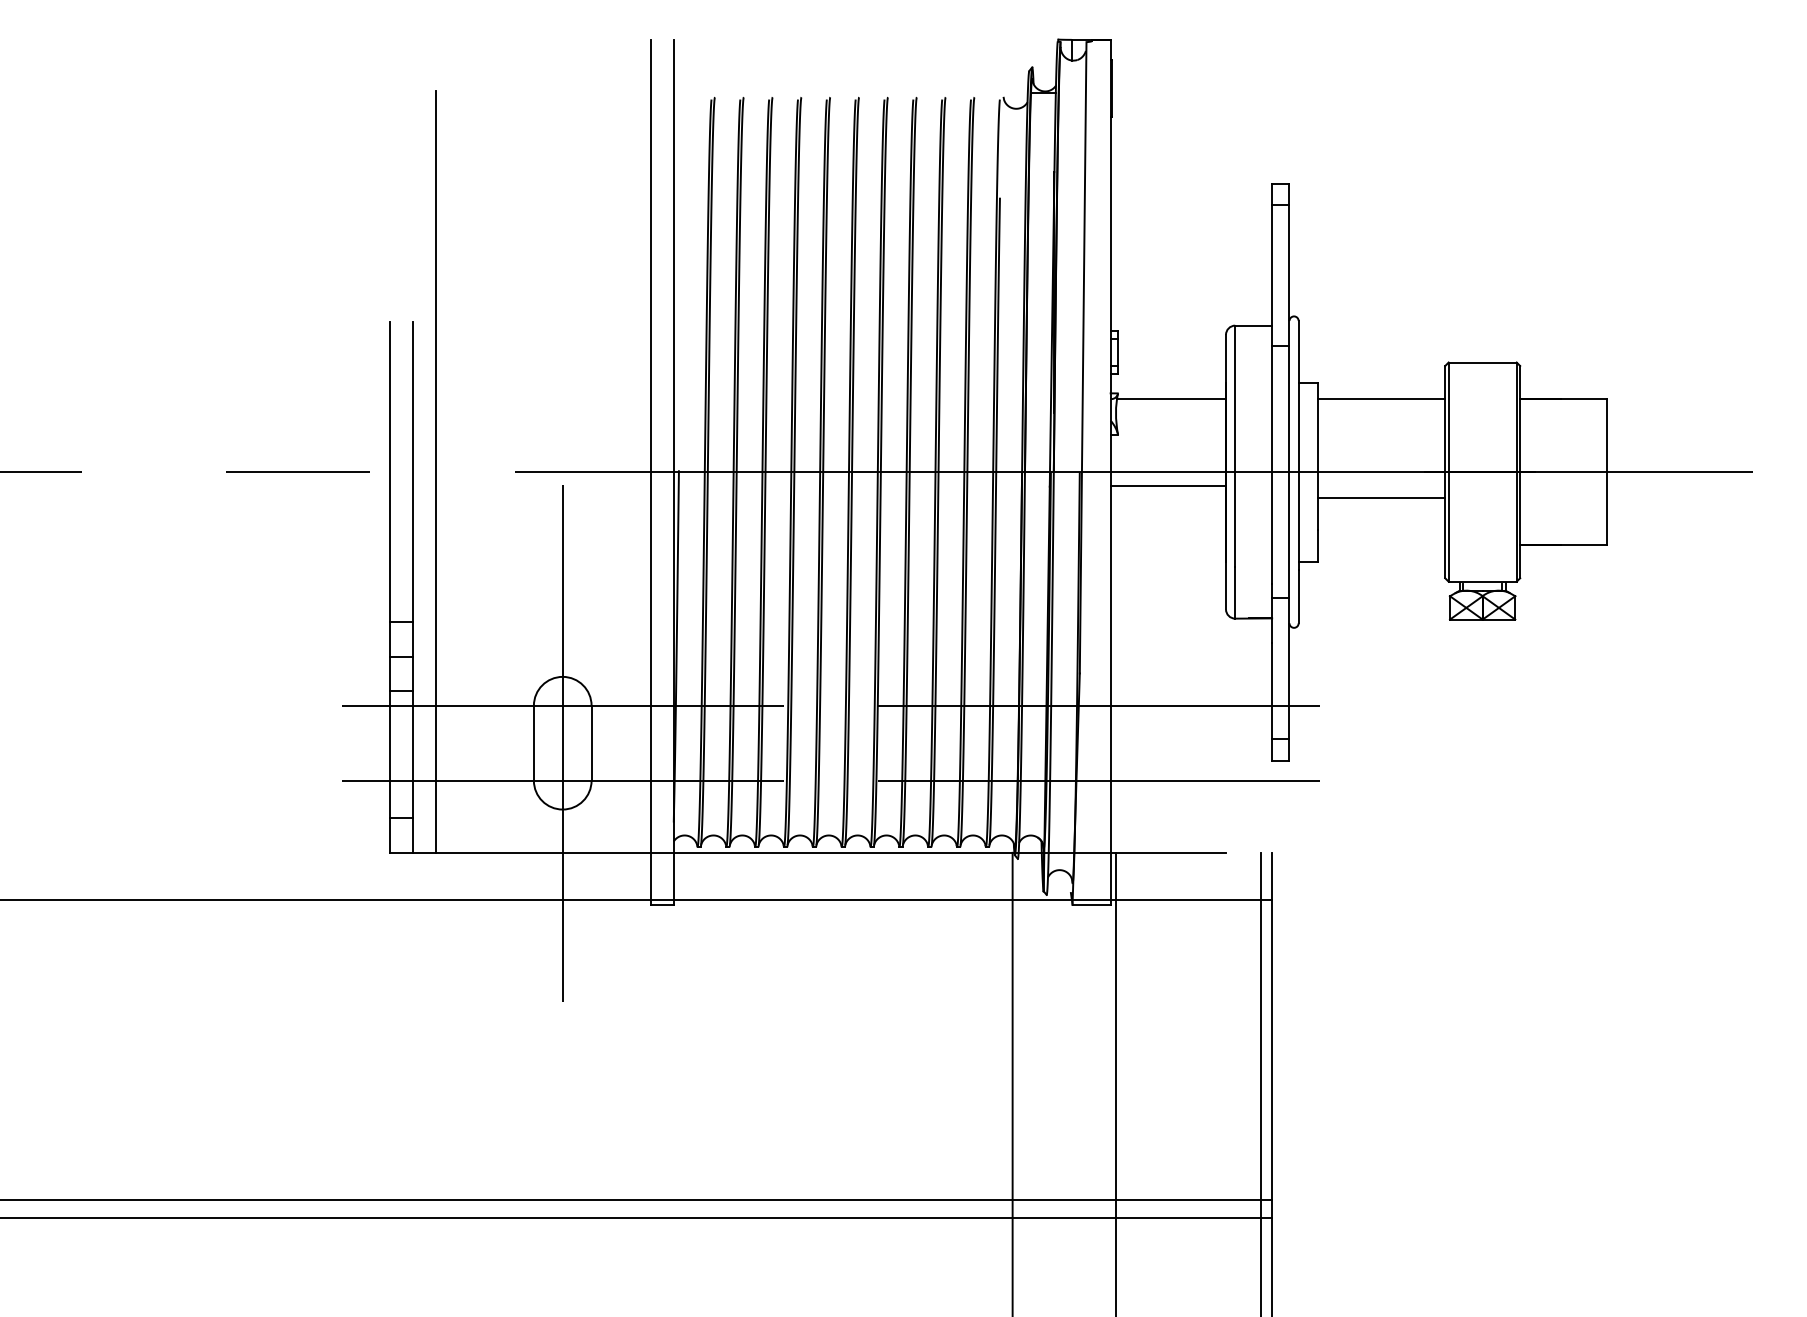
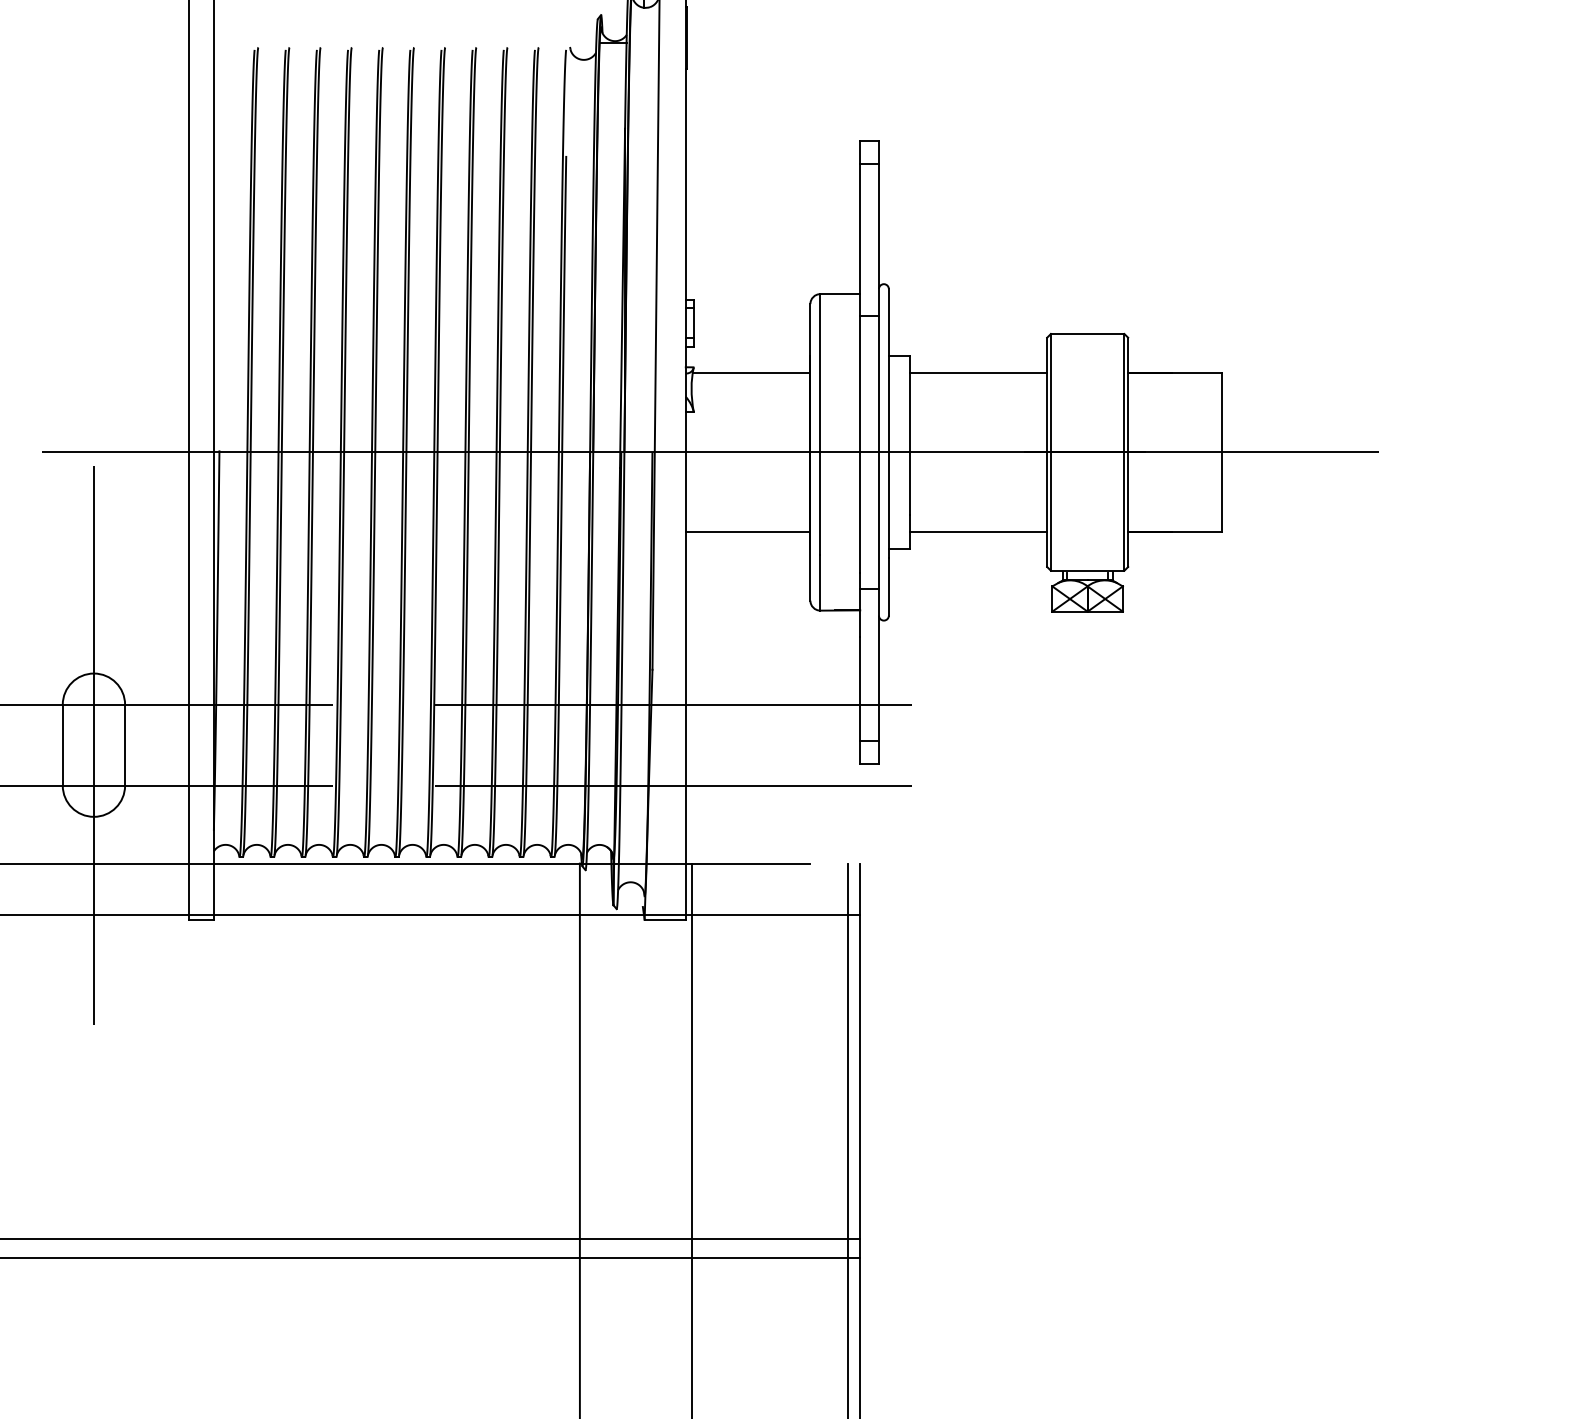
line: (1168, 486) -> (748, 531), moved
line: (1381, 498) -> (978, 531), moved

